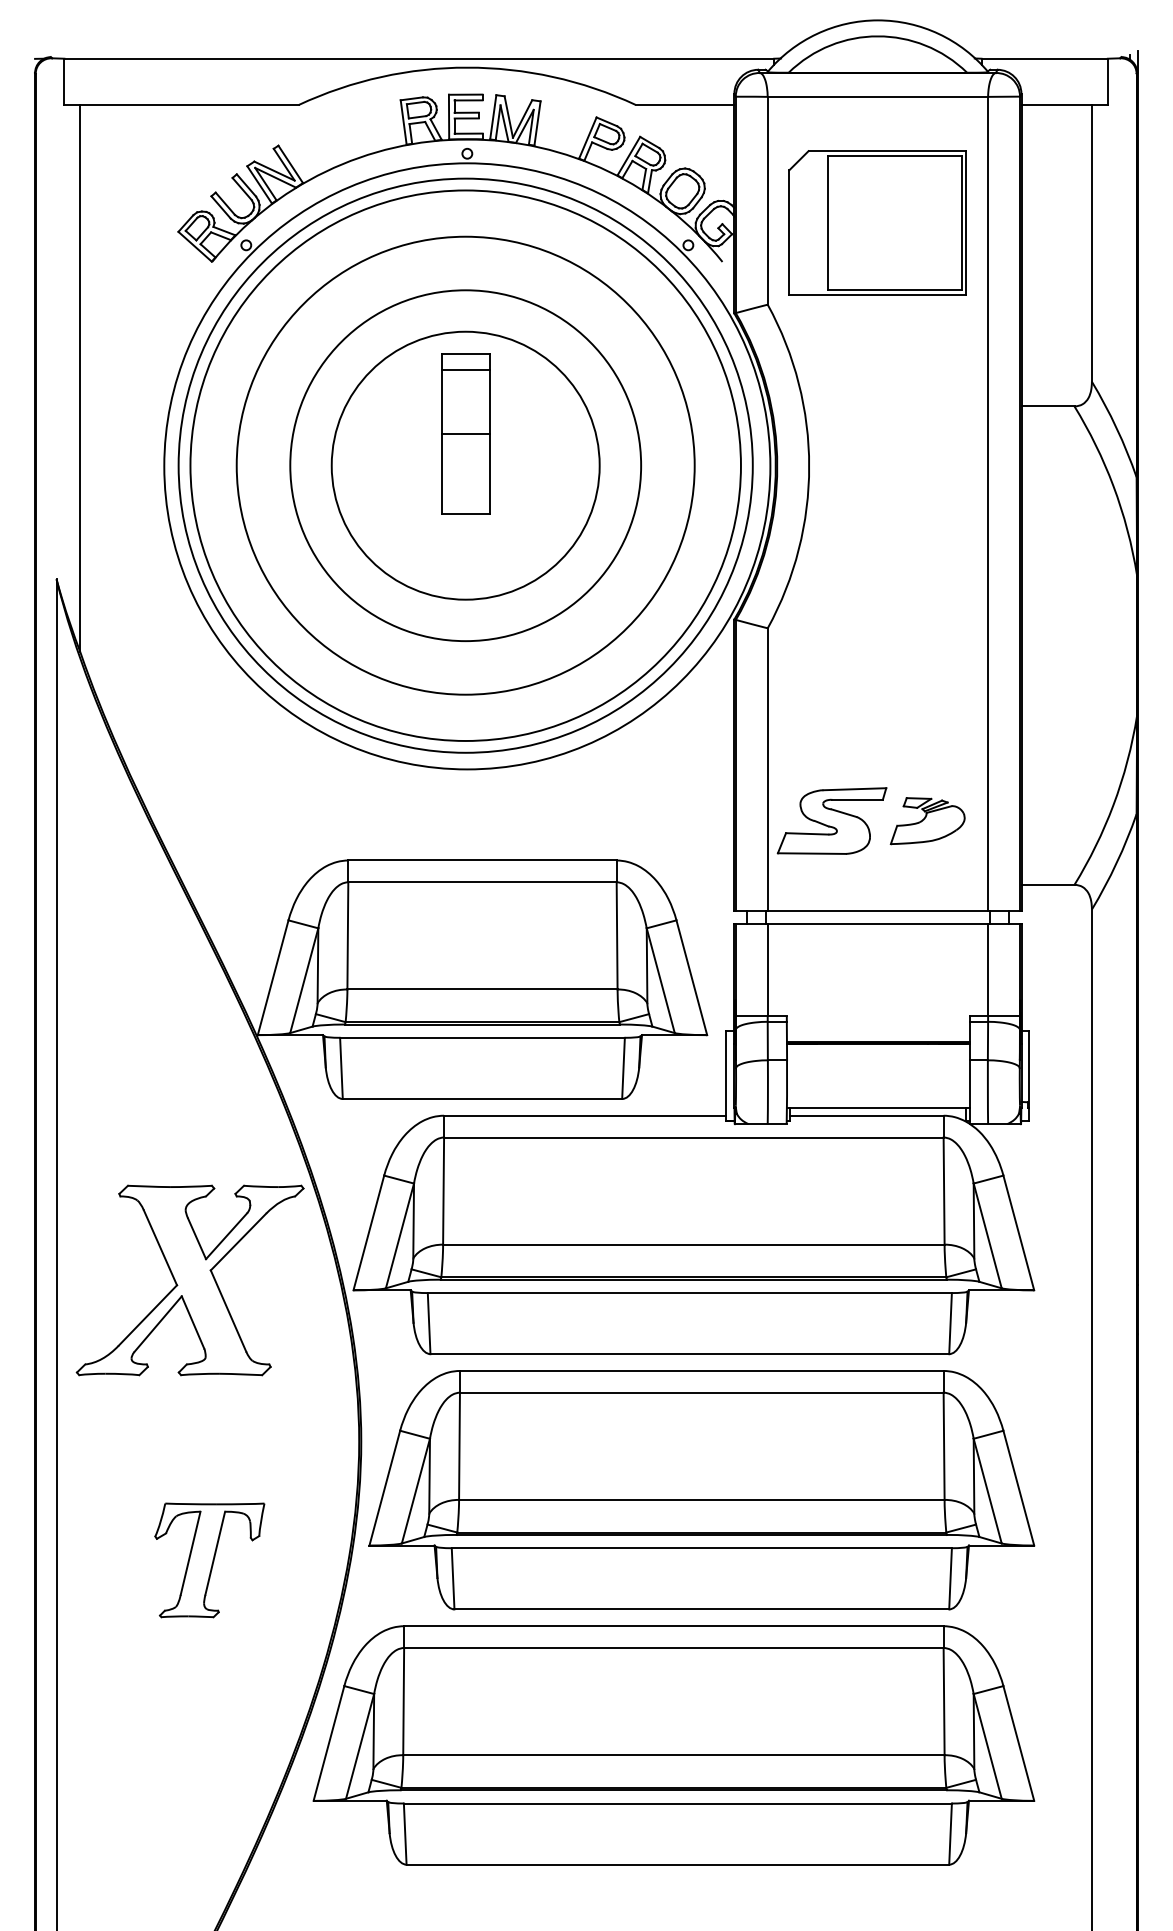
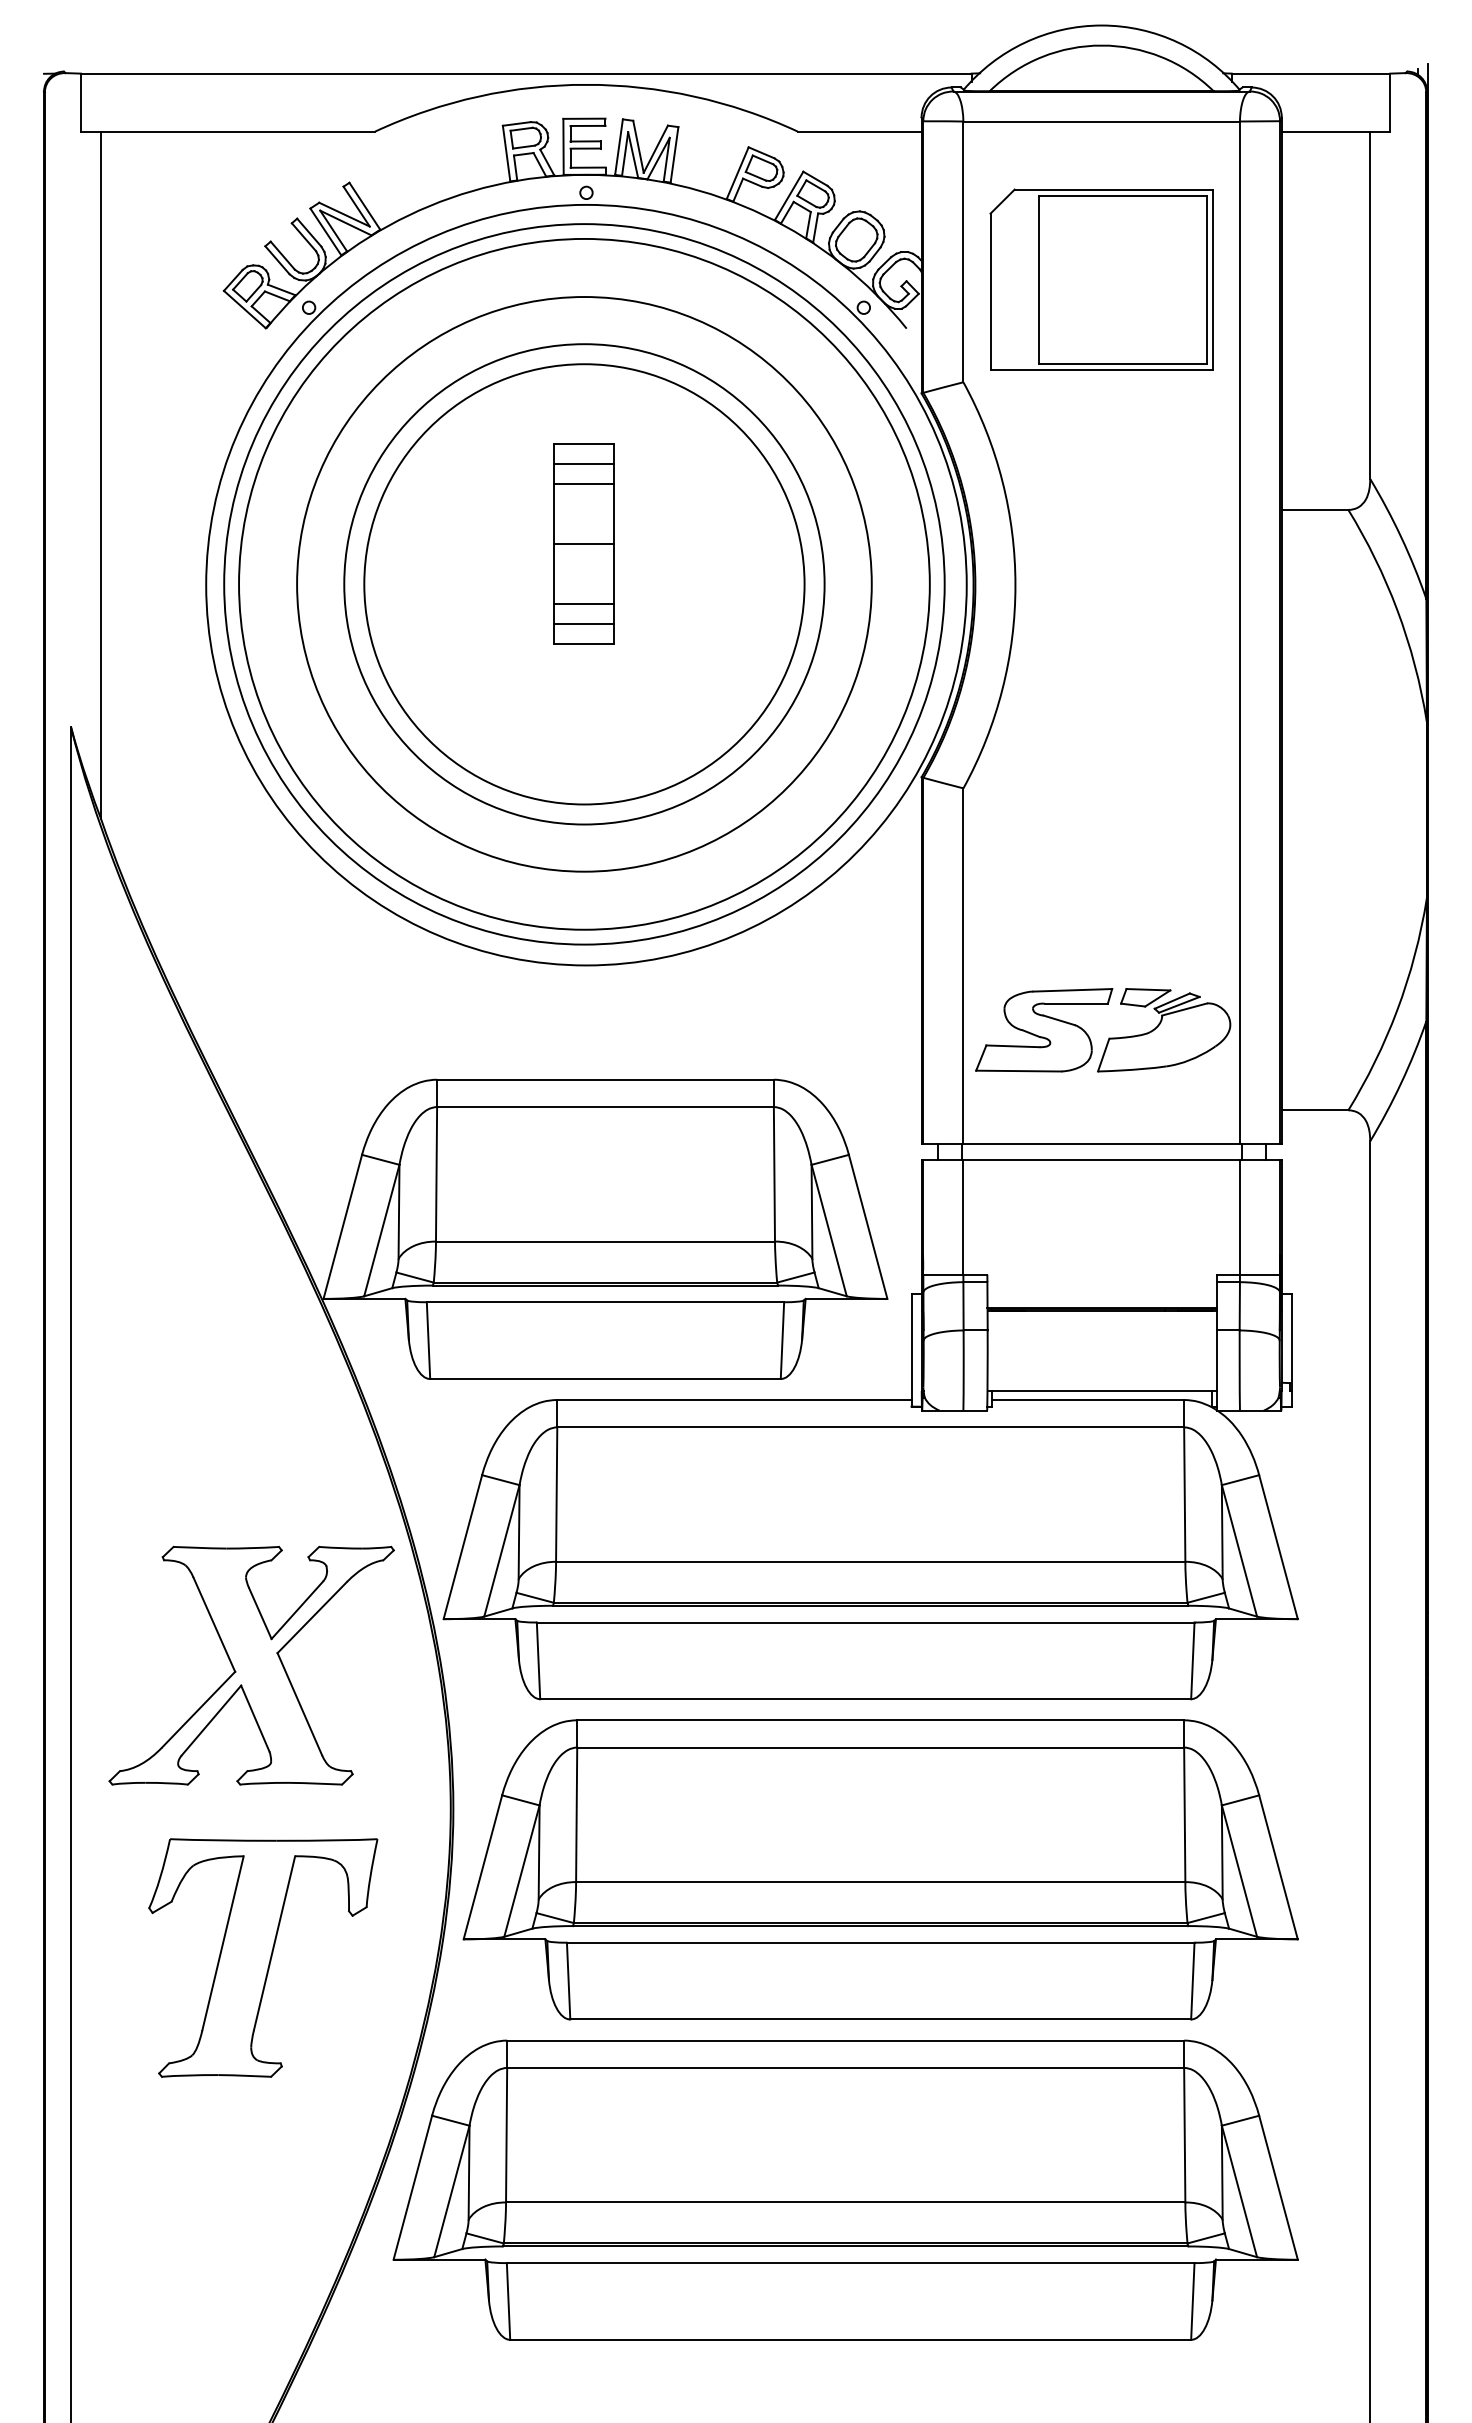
line: (465, 386) -> (584, 484), added
circle: (465, 465) -> (584, 584), size x1.43
line: (465, 481) -> (584, 604), added
line: (465, 497) -> (584, 624), added
part: (927, 821) -> (1164, 1030), size x1.43
part: (190, 1280) -> (251, 1665), moved
part: (209, 1559) -> (263, 1957), size x1.67

